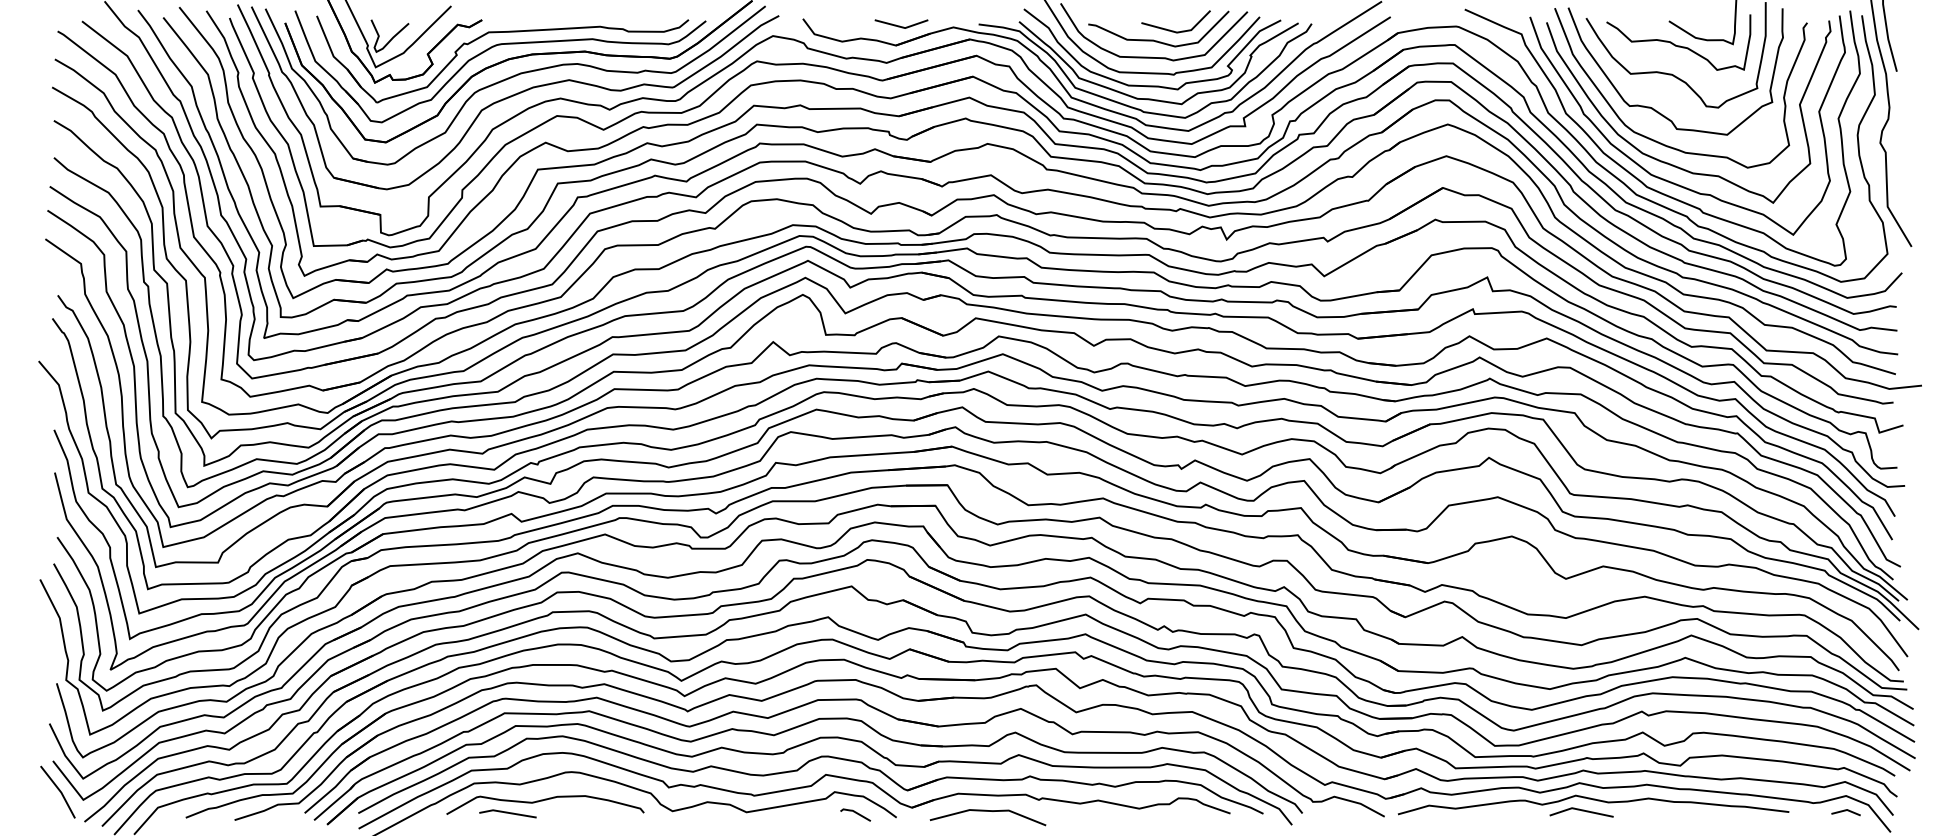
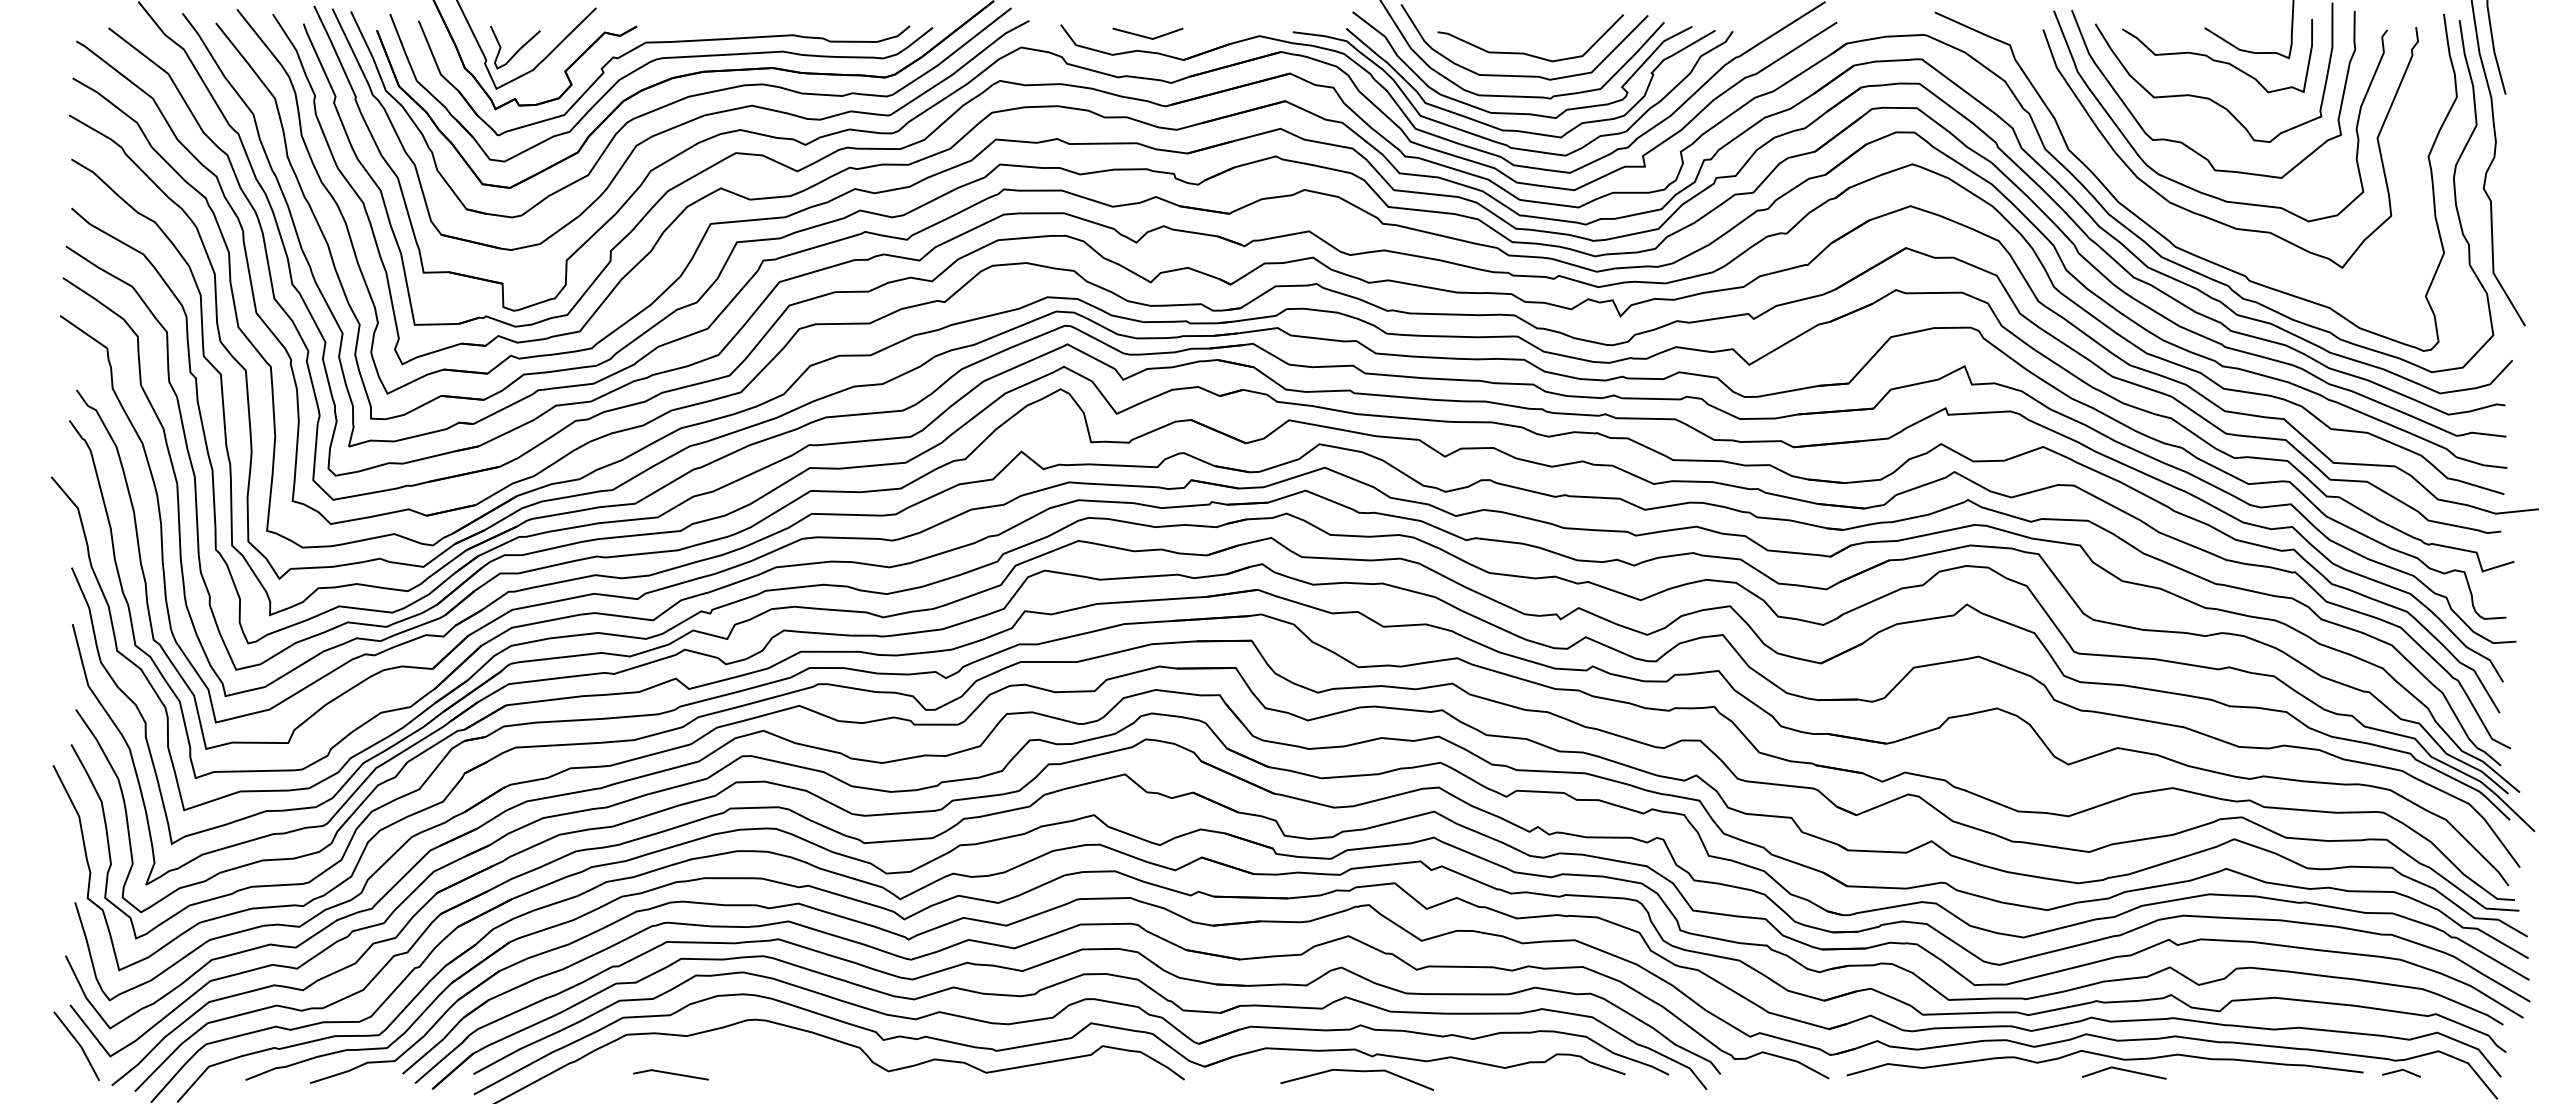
line: (901, 26) -> (1147, 36), moved
line: (1173, 30) -> (1550, 40), removed
curve: (1668, 180) -> (2204, 238), removed
curve: (544, 800) -> (719, 1057), removed
line: (988, 811) -> (1357, 1071), moved
line: (1582, 811) -> (2125, 1071), moved
line: (1845, 811) -> (2400, 1071), moved
line: (855, 813) -> (1130, 1074), removed

